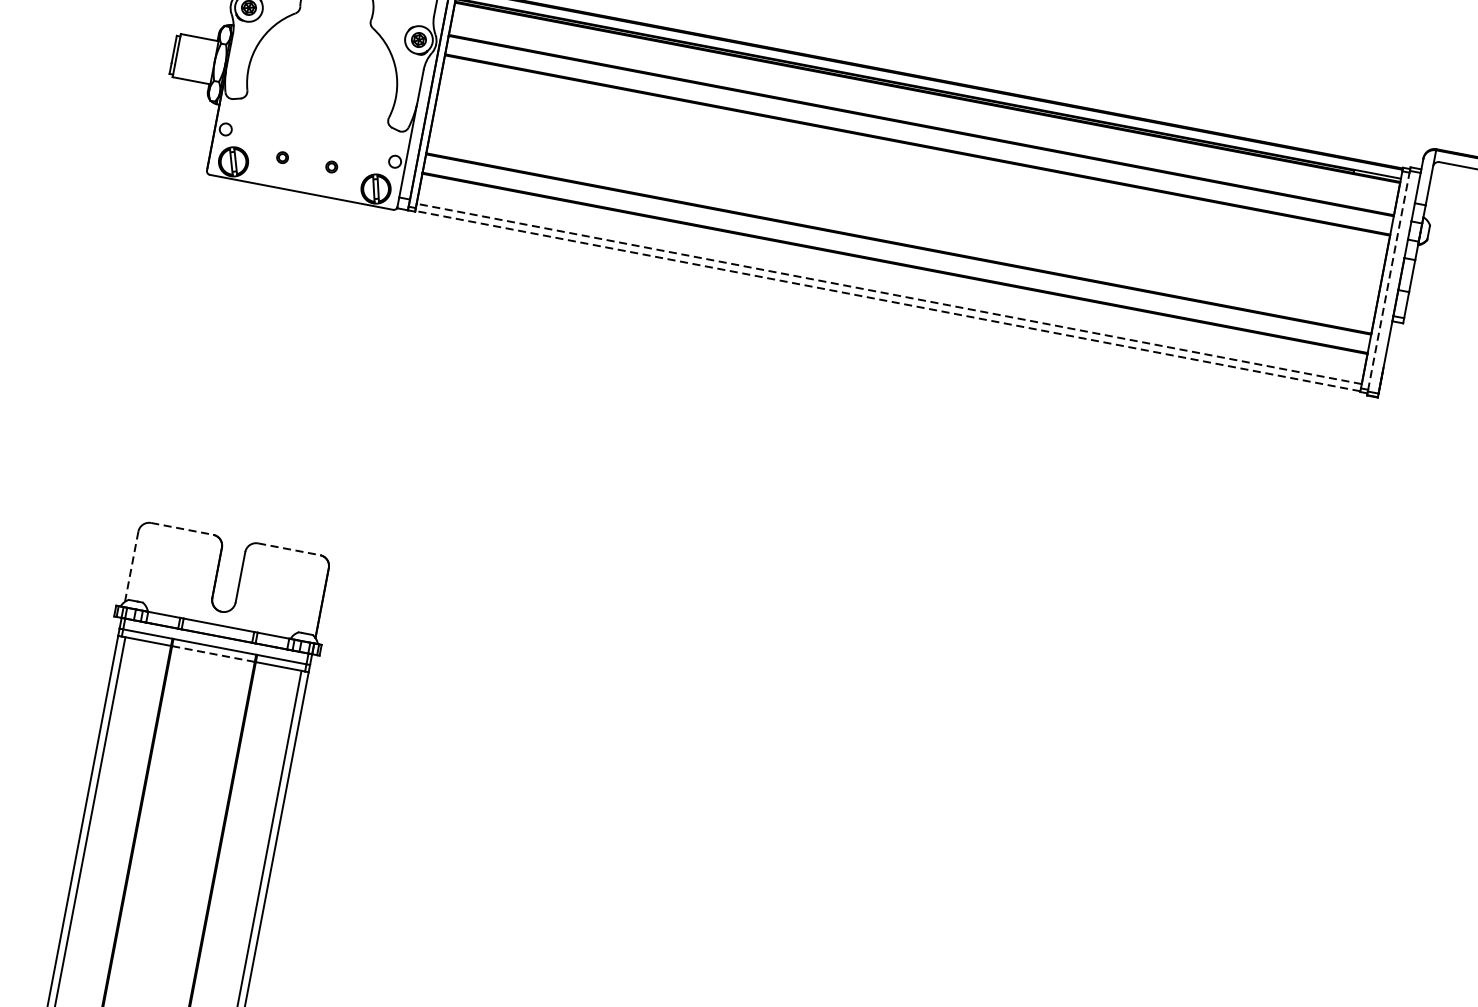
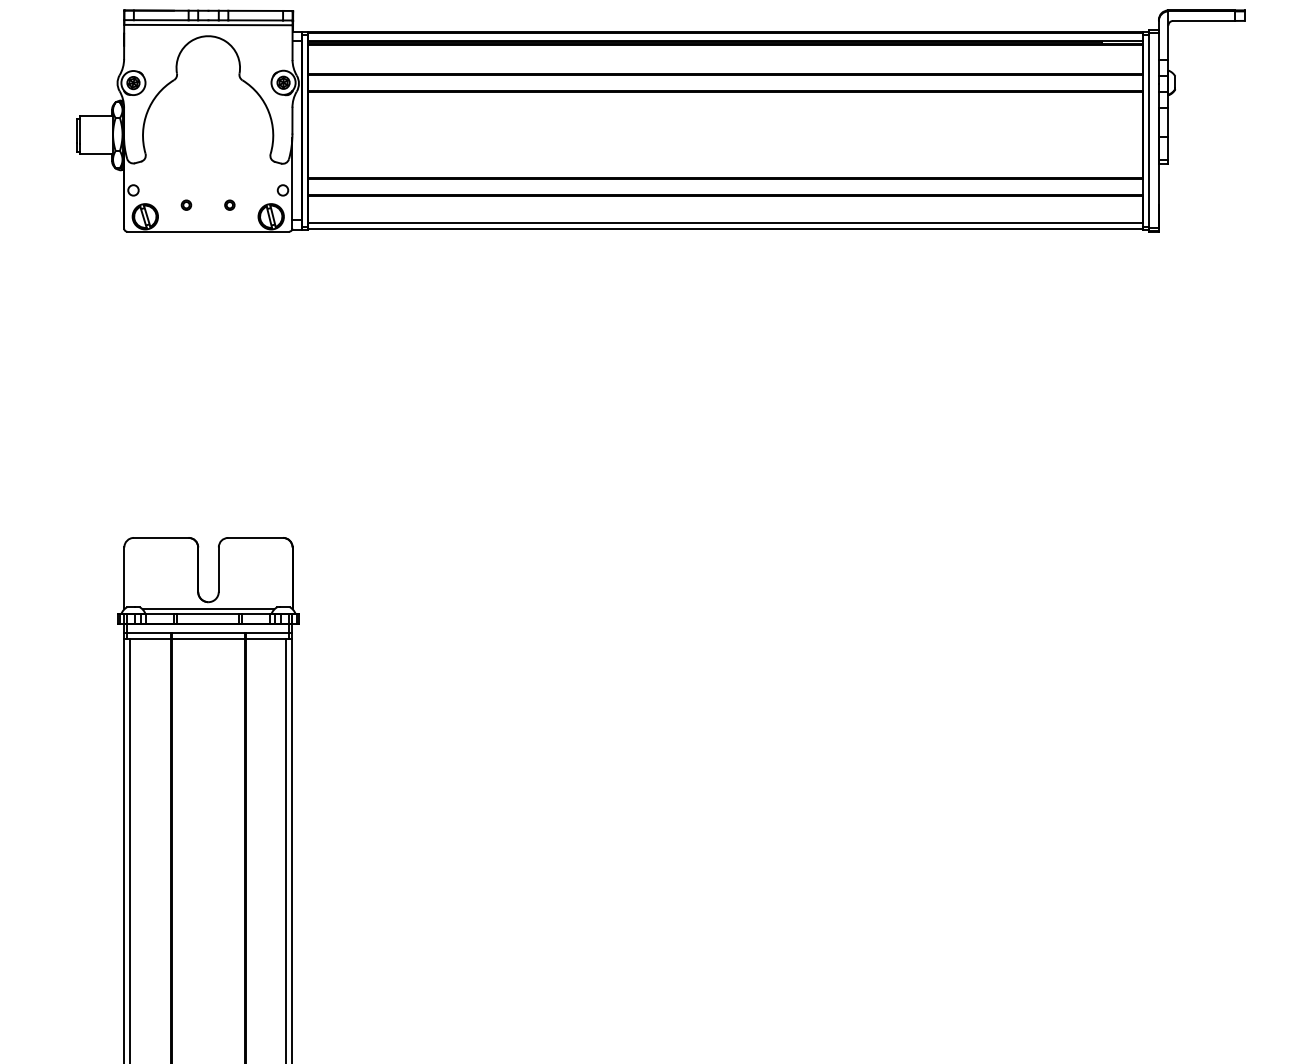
line: (1388, 282) -> (1149, 131), dashed -> solid
line: (889, 293) -> (725, 222), dashed -> solid
line: (887, 301) -> (725, 229), dashed -> solid
line: (182, 528) -> (161, 537), dashed -> solid
line: (290, 548) -> (256, 537), dashed -> solid
line: (131, 566) -> (124, 578), dashed -> solid
line: (220, 620) -> (208, 609), added
line: (213, 654) -> (208, 639), dashed -> solid

